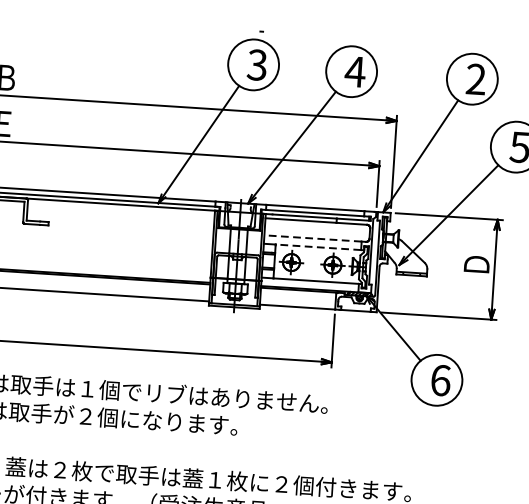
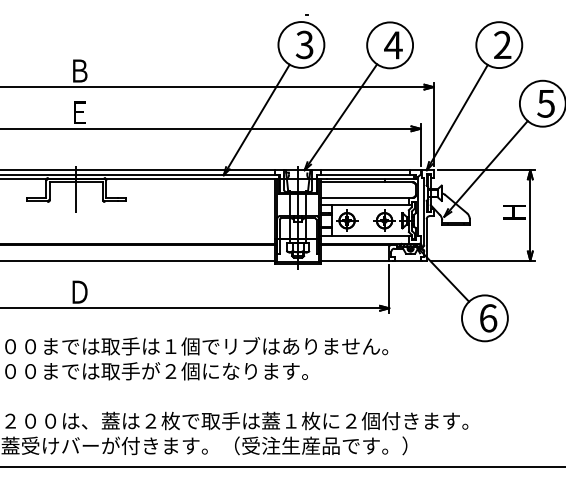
line: (313, 238) -> (365, 197), dashed -> solid
line: (318, 247) -> (370, 205), dashed -> solid
text: (476, 264) -> (513, 211), Ｄ -> Ｈ

